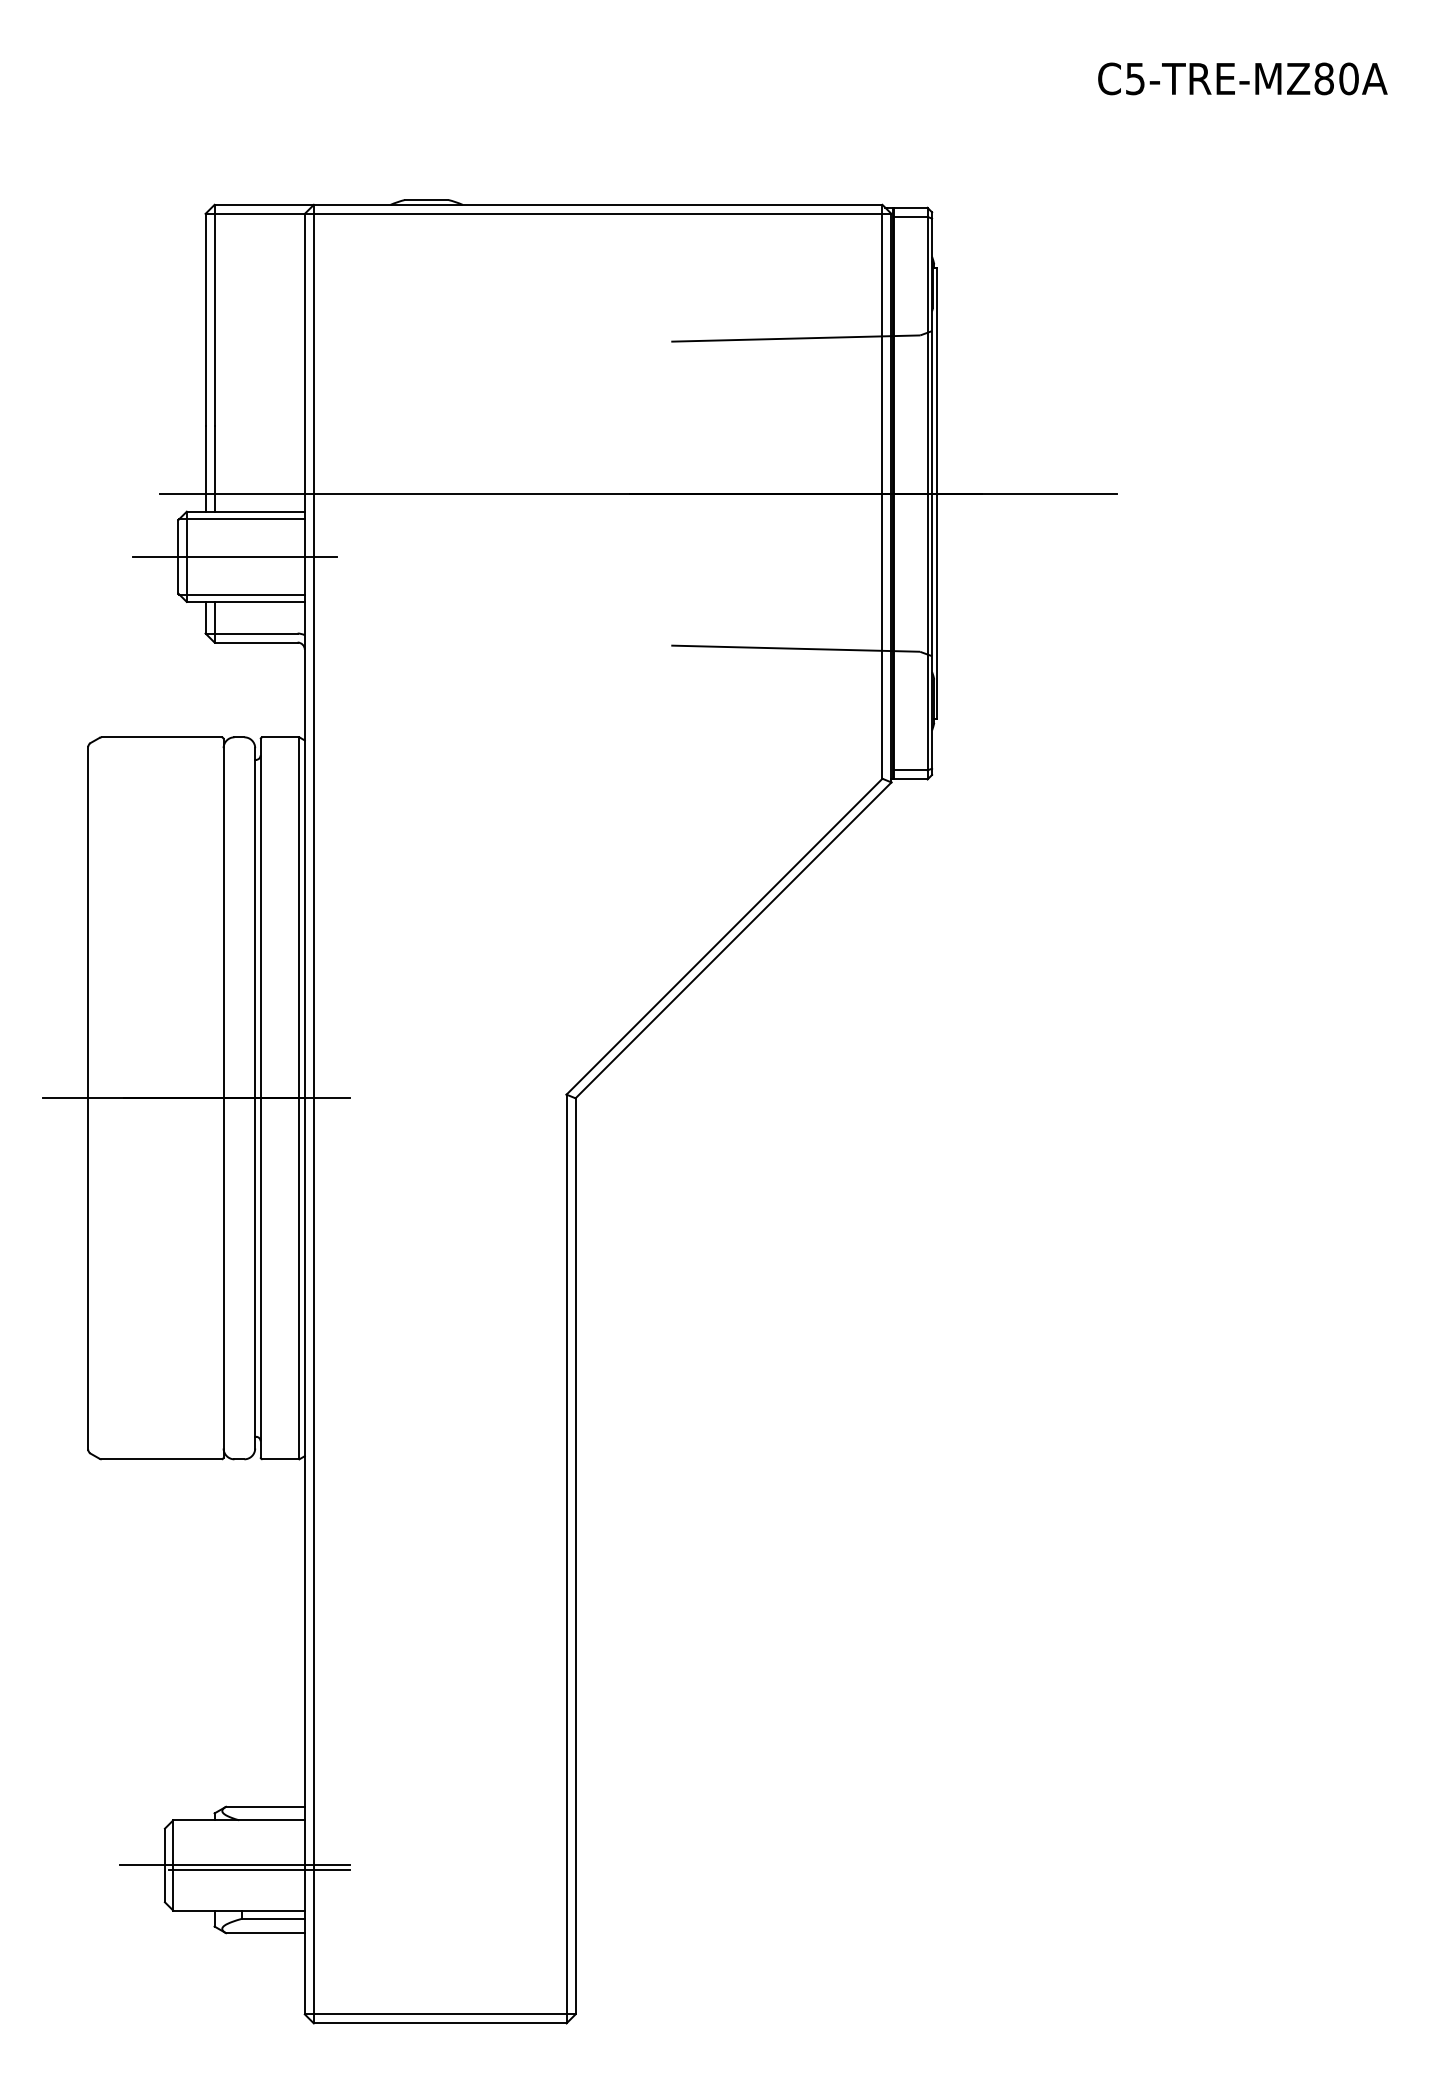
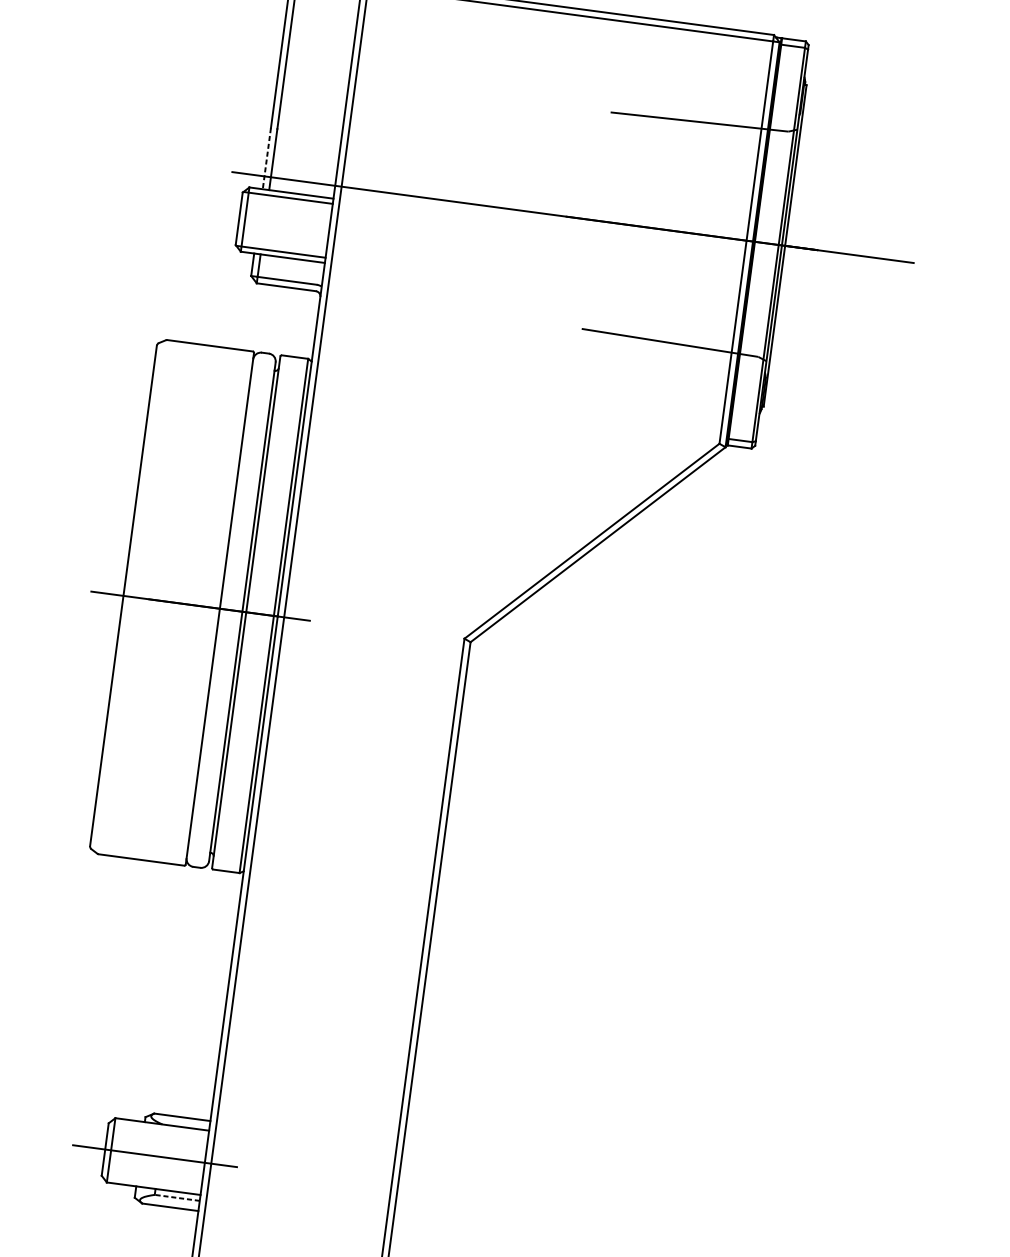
line: (205, 468) -> (266, 158), solid -> dashed
line: (234, 556) -> (279, 223), removed
line: (259, 1869) -> (172, 1161), removed
line: (273, 1918) -> (177, 1197), solid -> dashed

